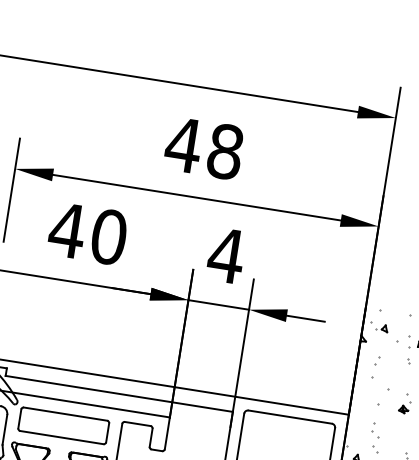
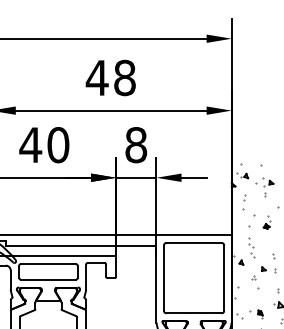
text: (225, 256) -> (135, 145), 4 -> 8

